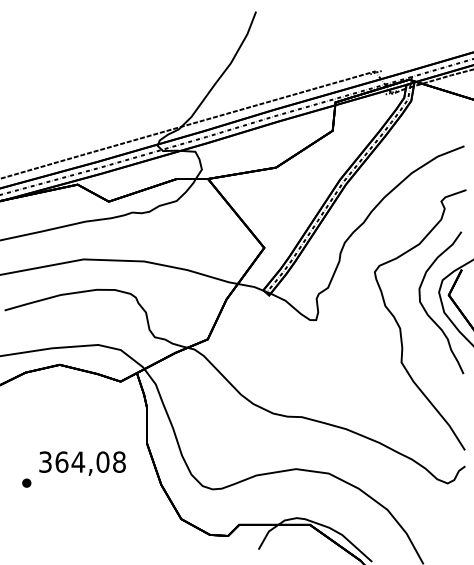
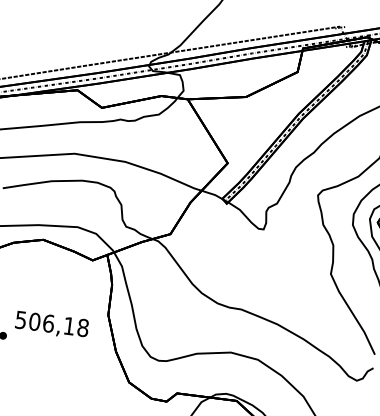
text: (74, 461) -> (45, 322), 364,08 -> 506,18

